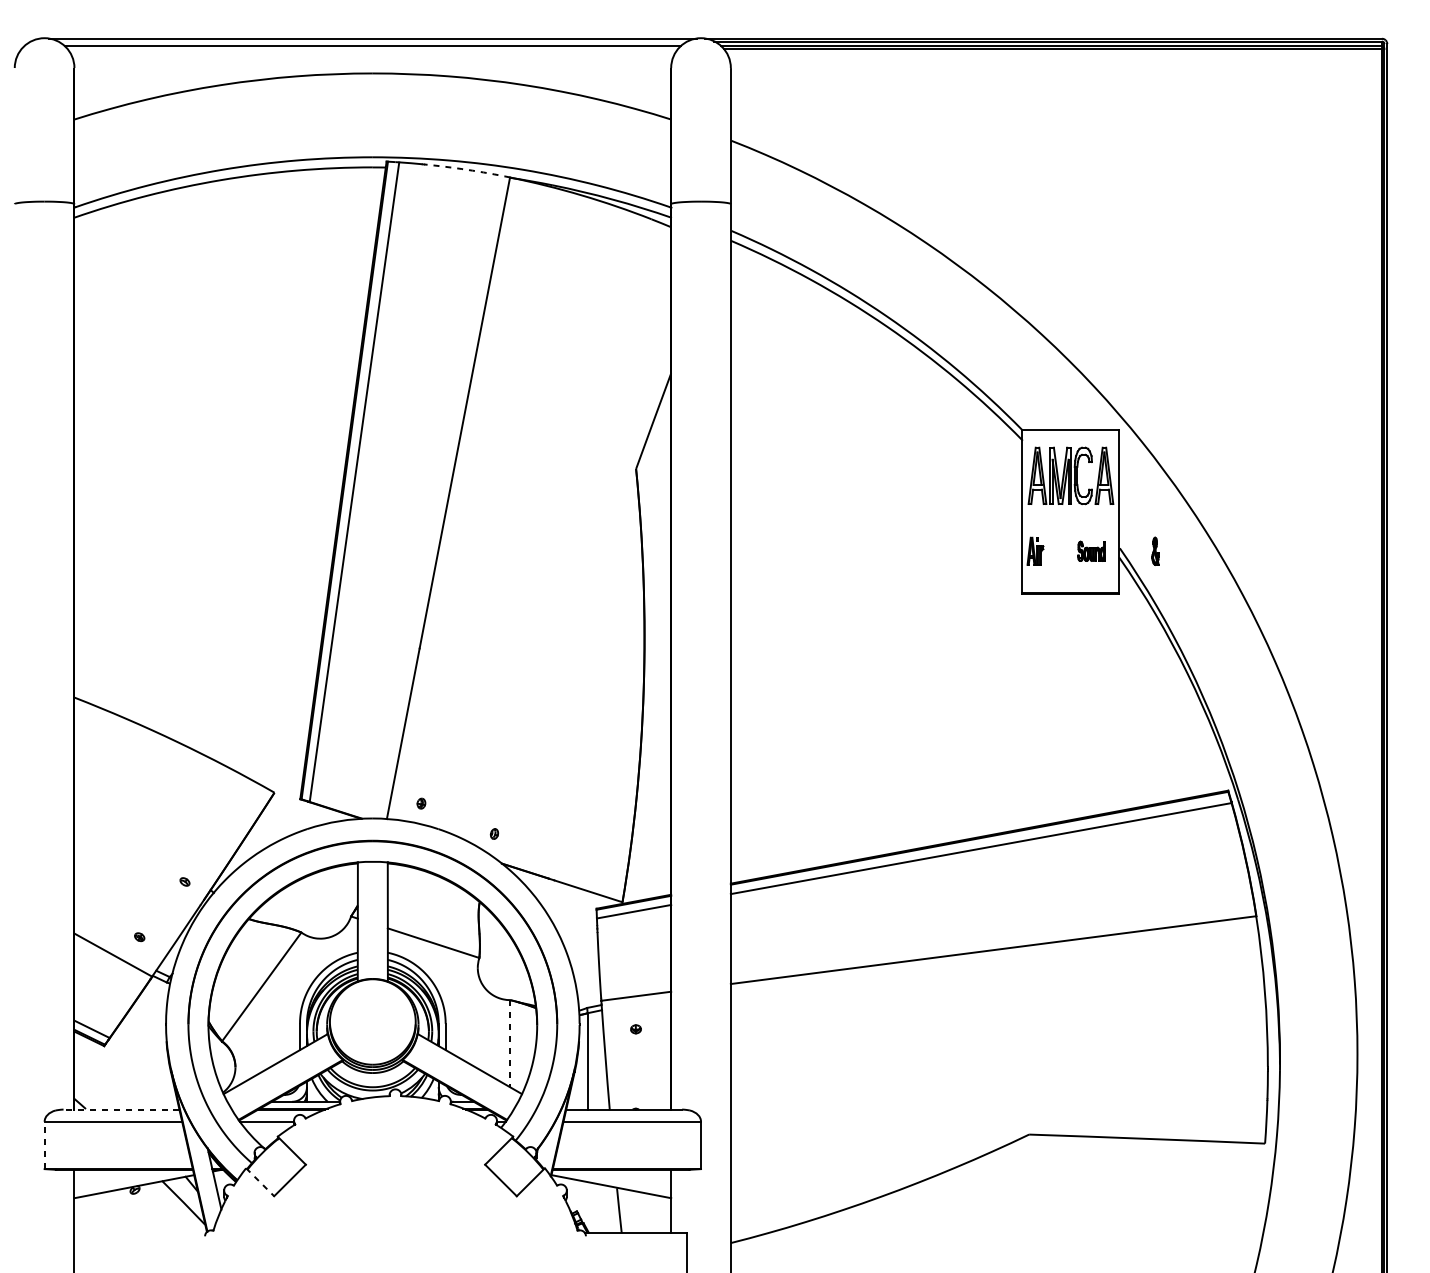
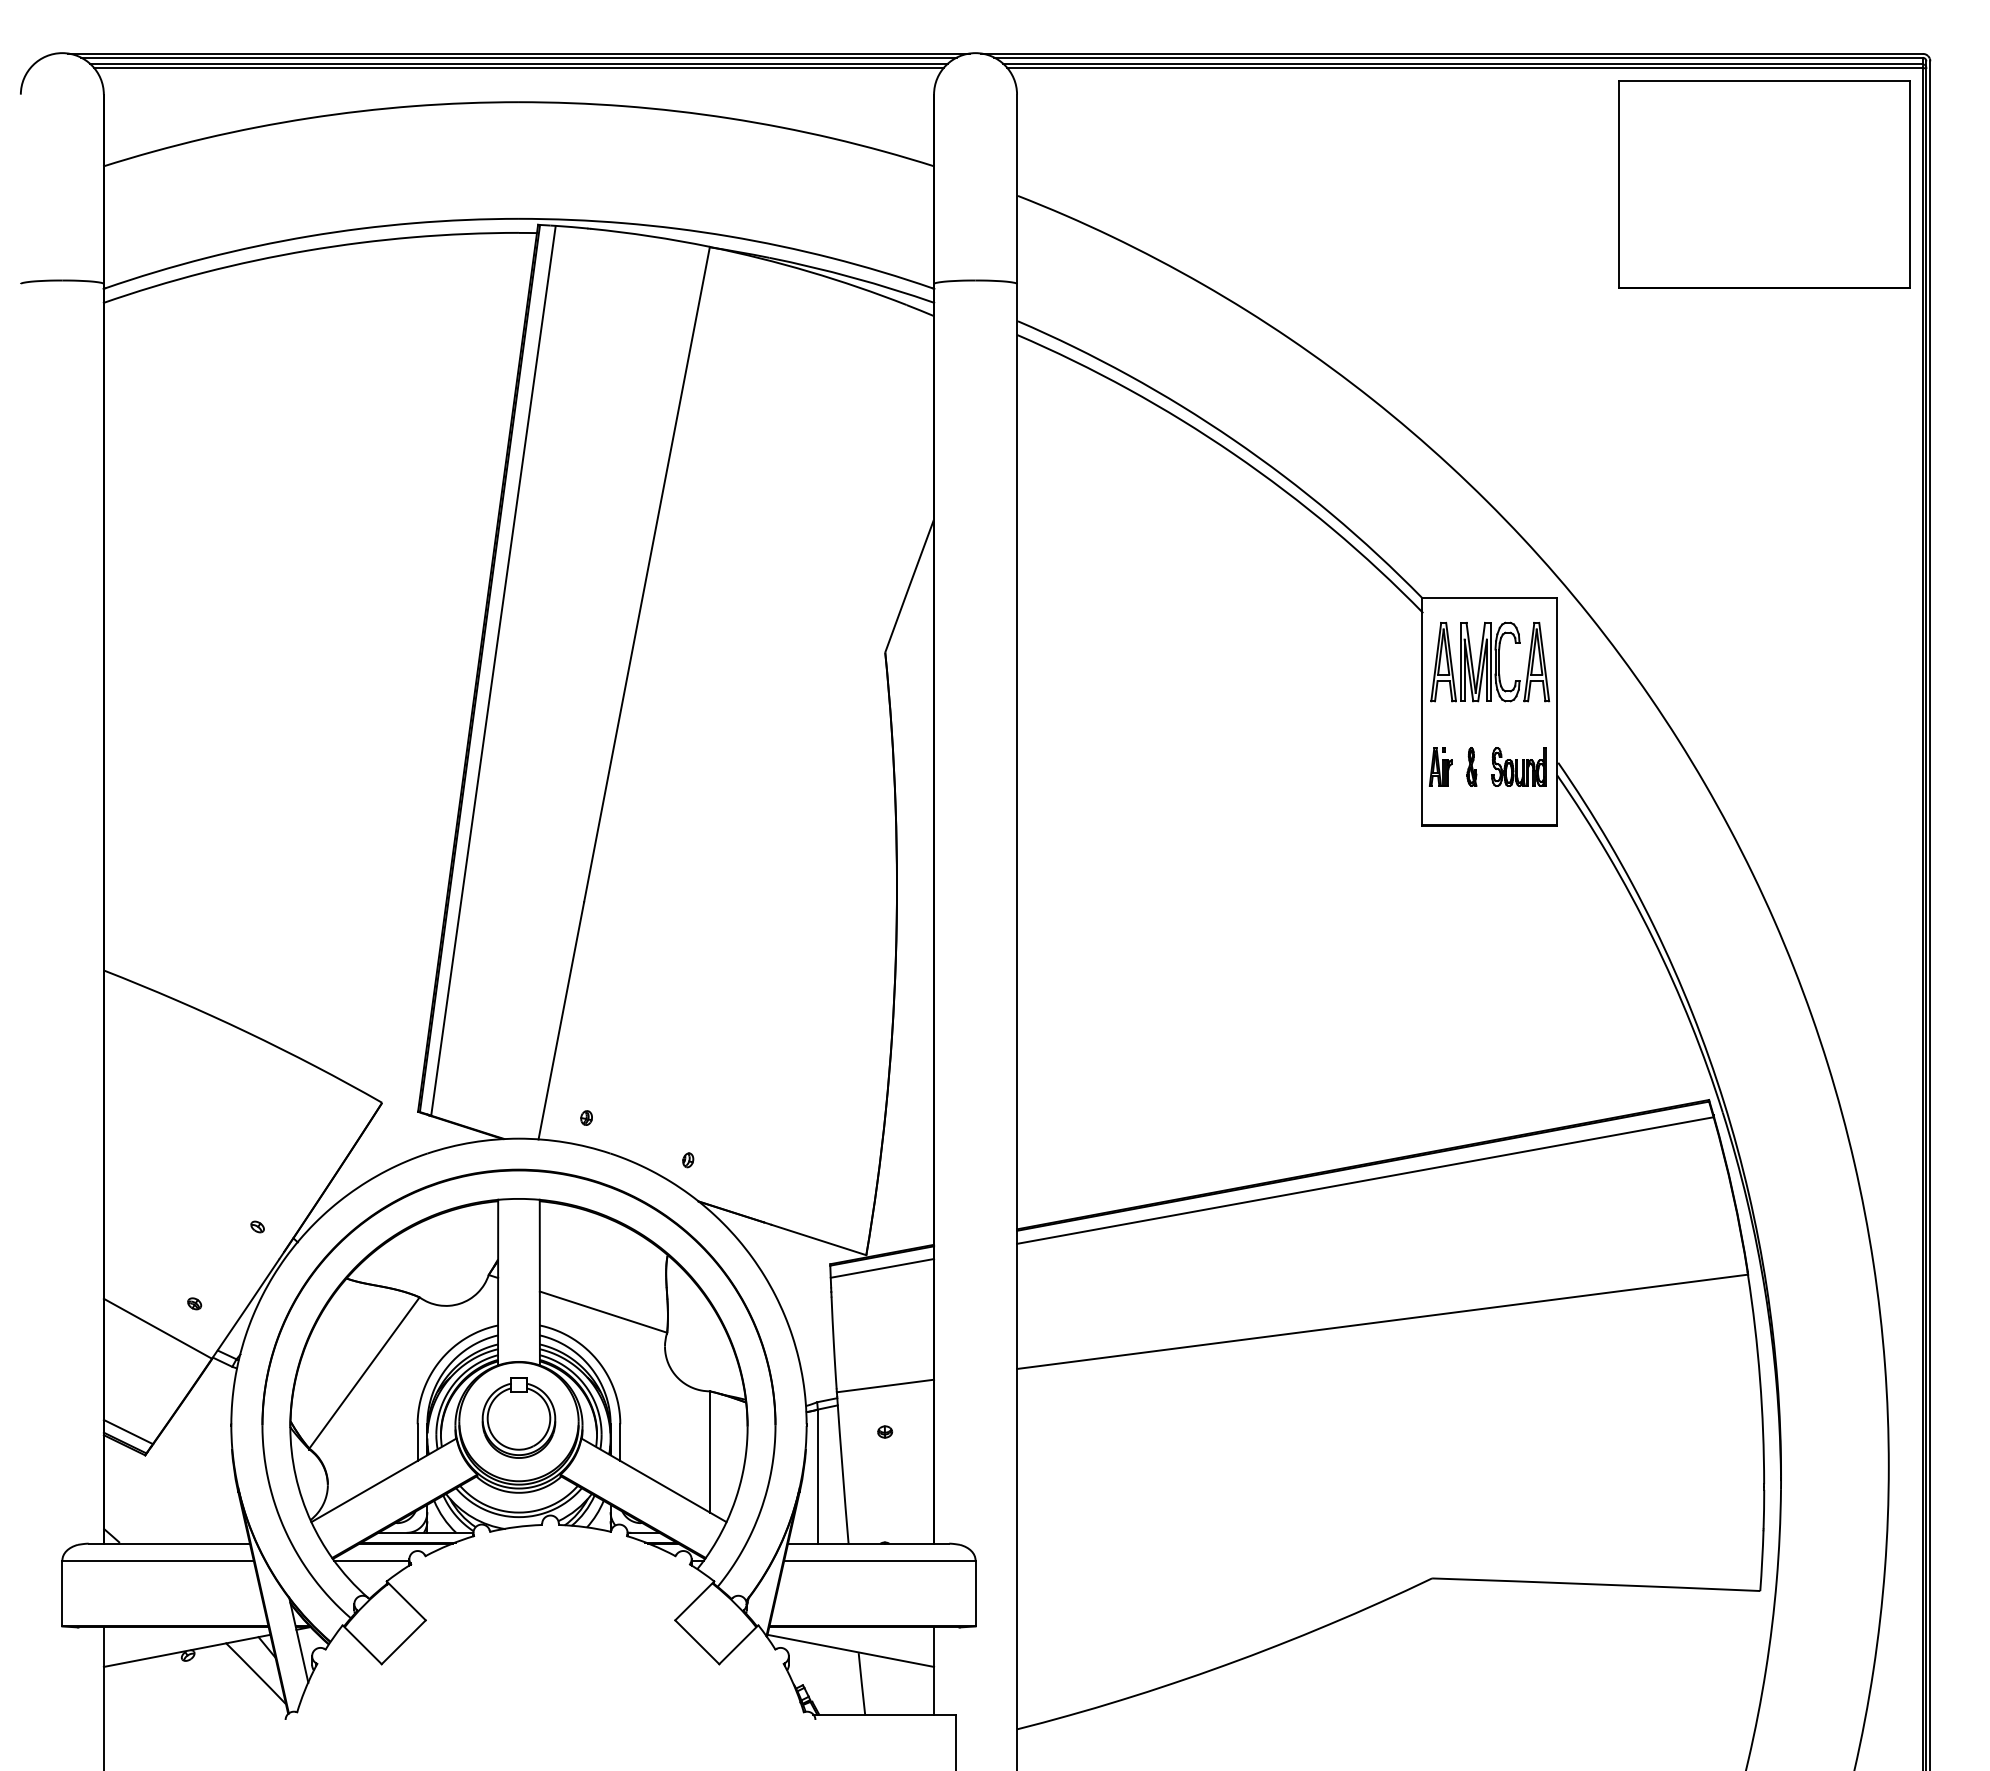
line: (372, 41) -> (518, 57), added
line: (372, 49) -> (518, 68), added
part: (1268, 132) -> (1764, 184), added
arc: (467, 169) -> (650, 236), dashed -> solid
part: (1091, 550) -> (1518, 766), size x1.43
part: (1155, 550) -> (1471, 766), moved
part: (372, 1018) -> (518, 1417), added
line: (509, 1043) -> (709, 1451), dashed -> solid
line: (121, 1109) -> (169, 1543), dashed -> solid
line: (44, 1145) -> (62, 1593), dashed -> solid
line: (260, 1182) -> (362, 1644), dashed -> solid

